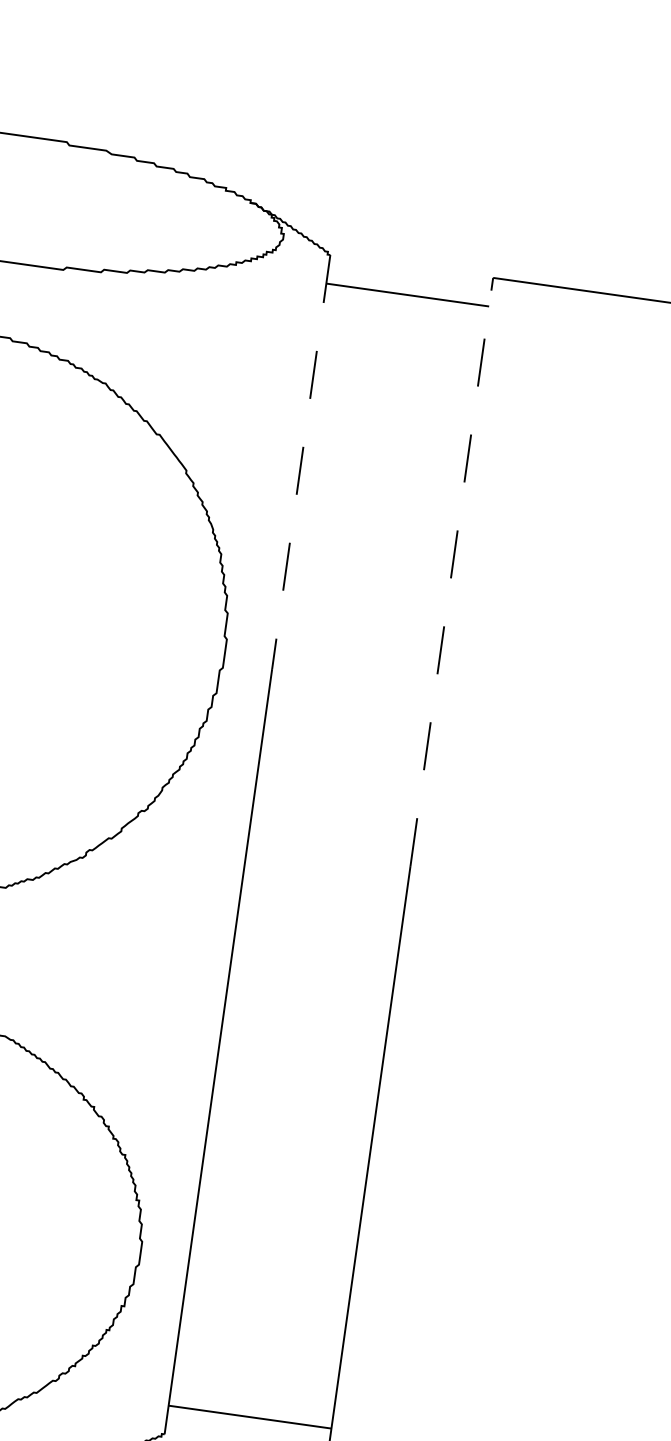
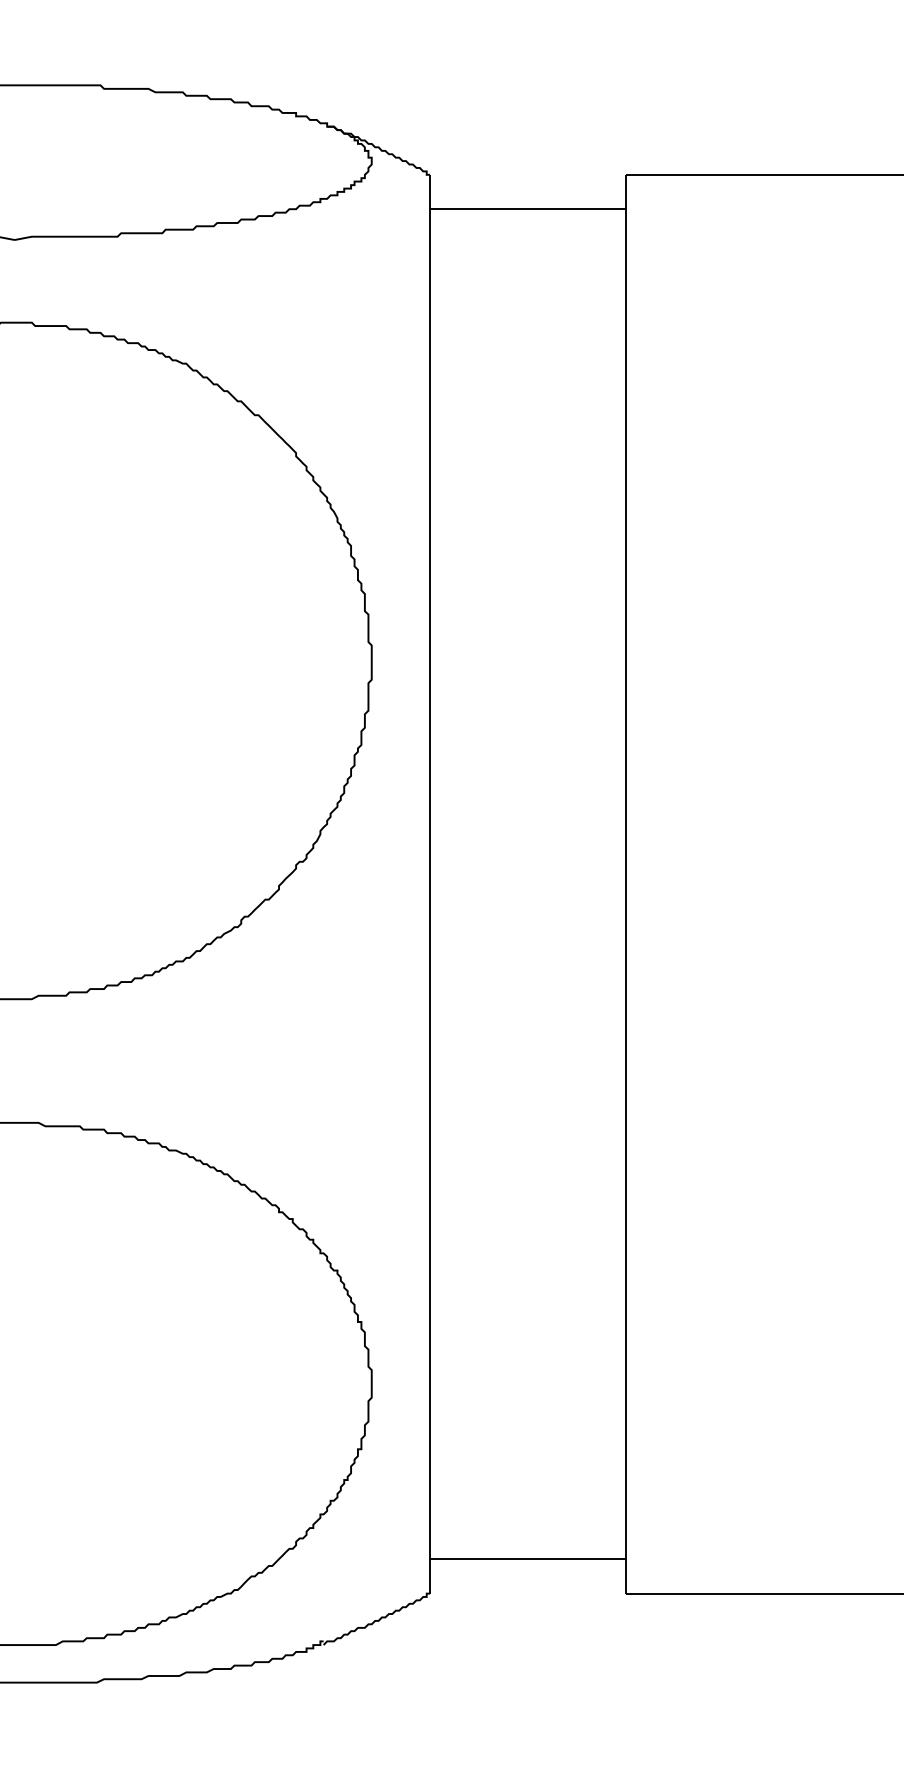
line: (301, 462) -> (430, 424), dashed -> solid
line: (451, 571) -> (625, 528), dashed -> solid

